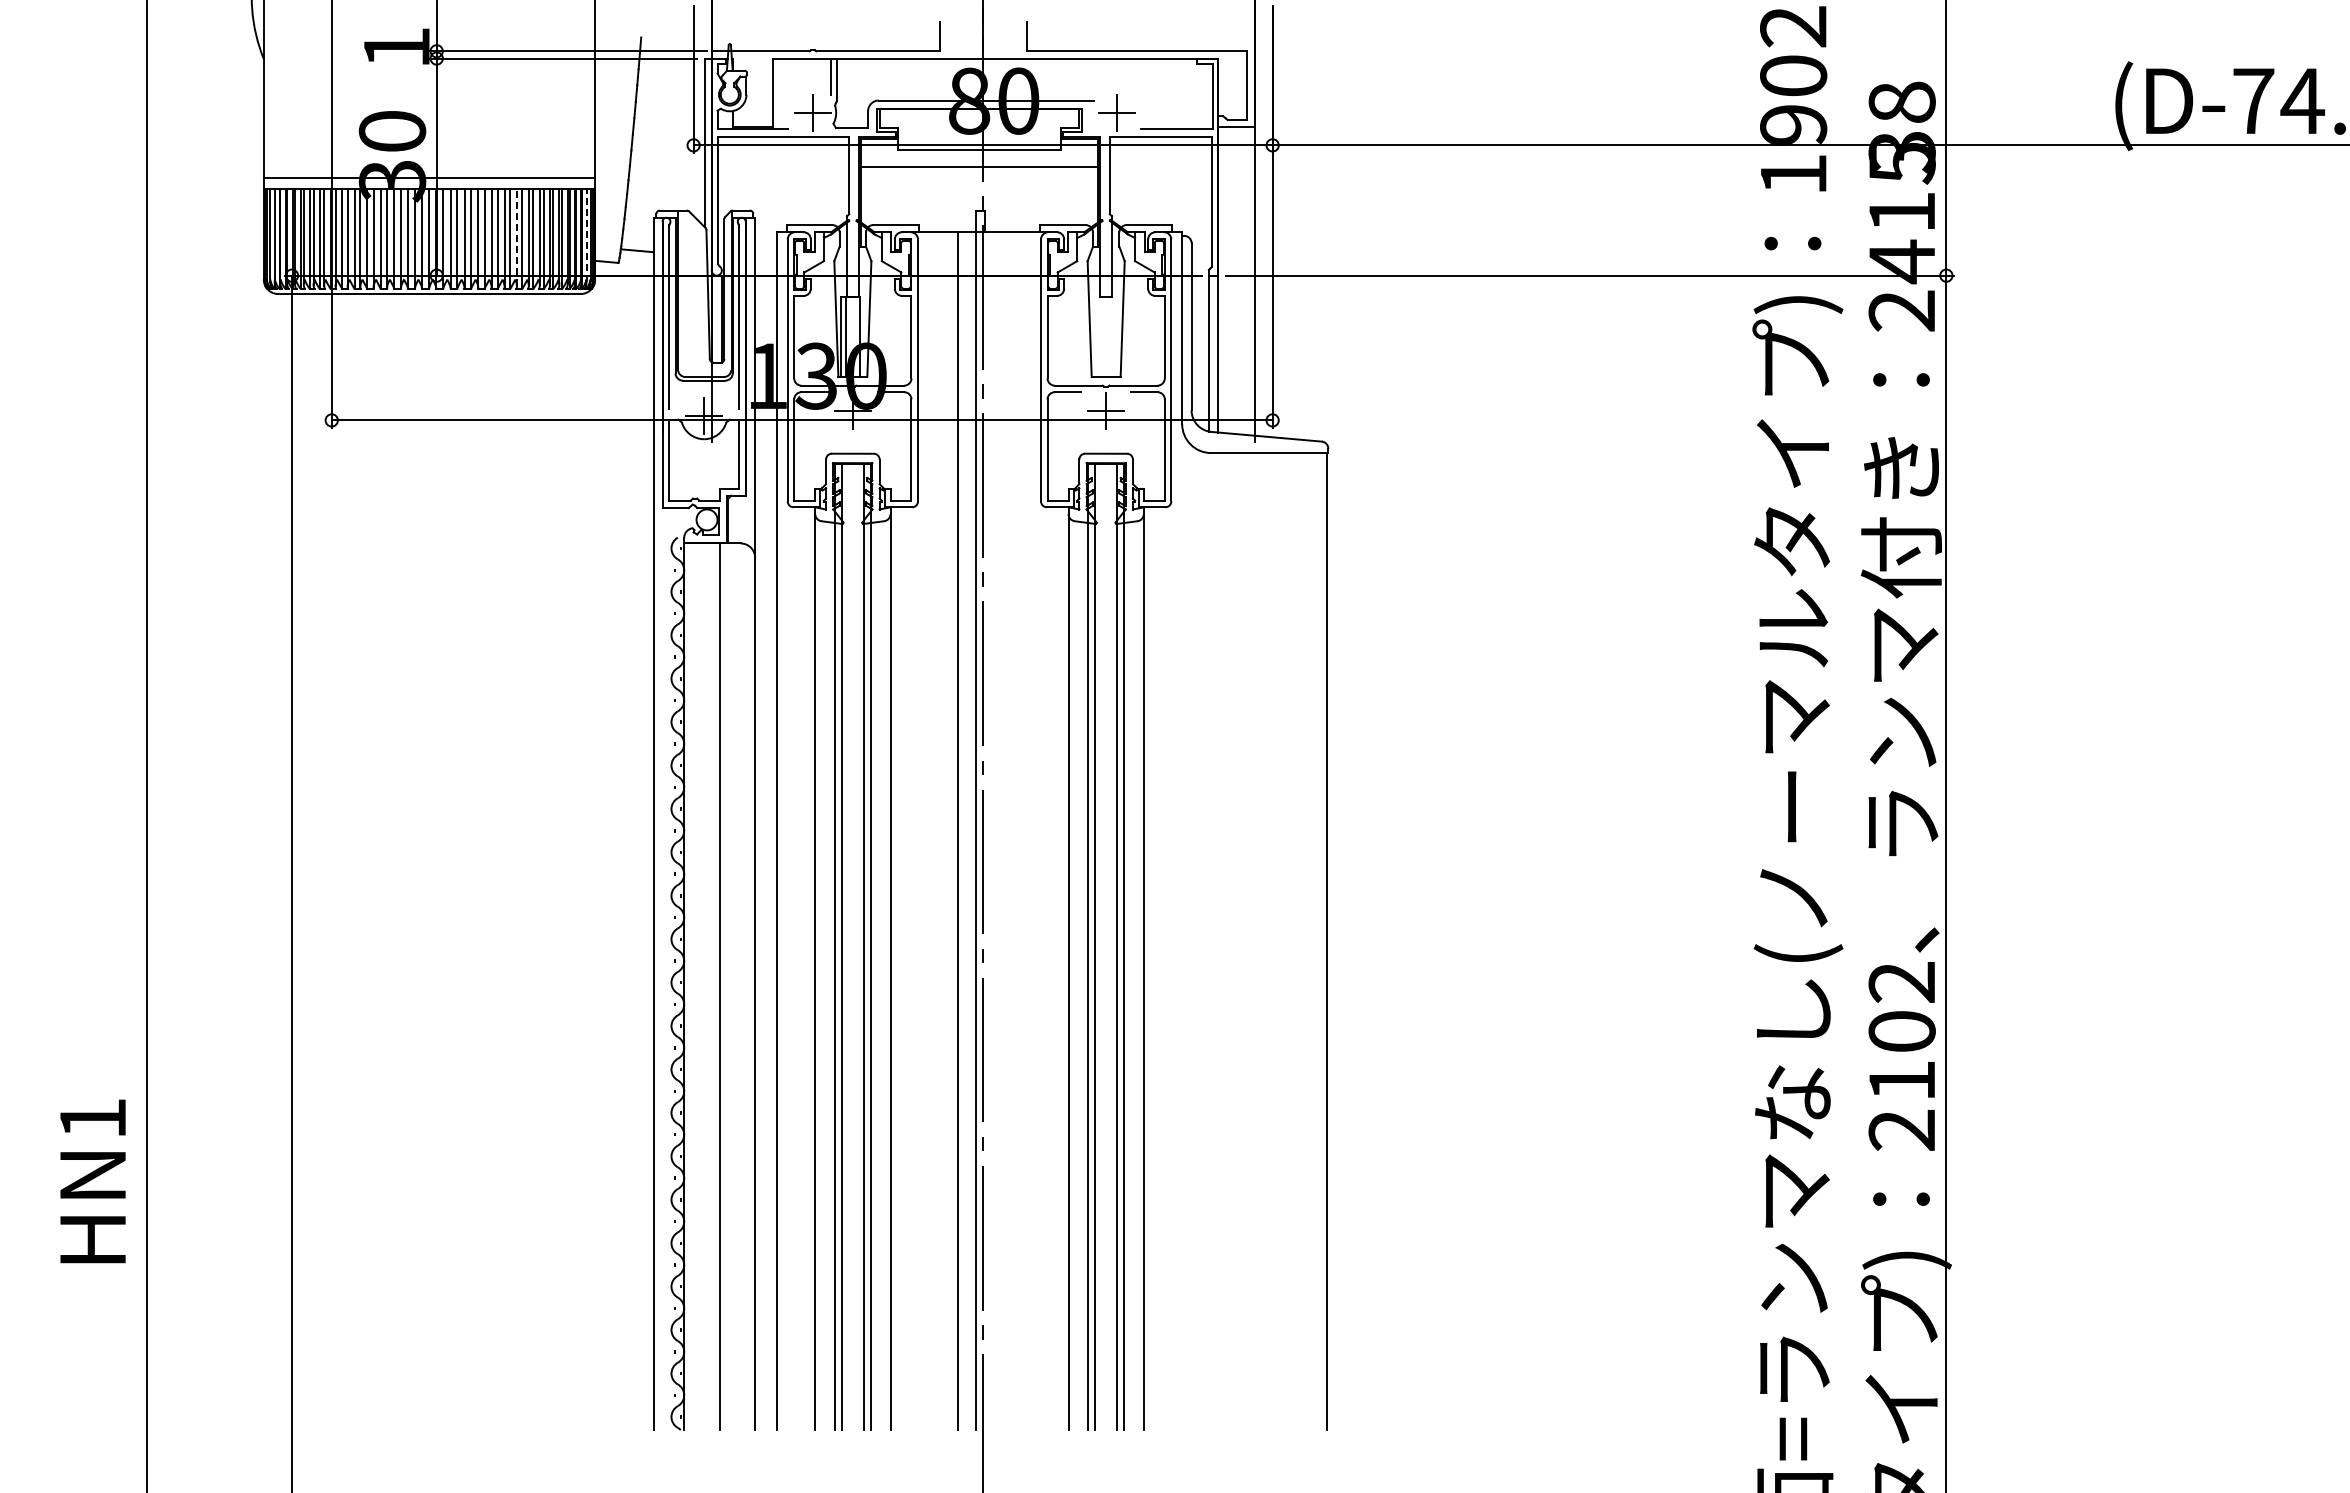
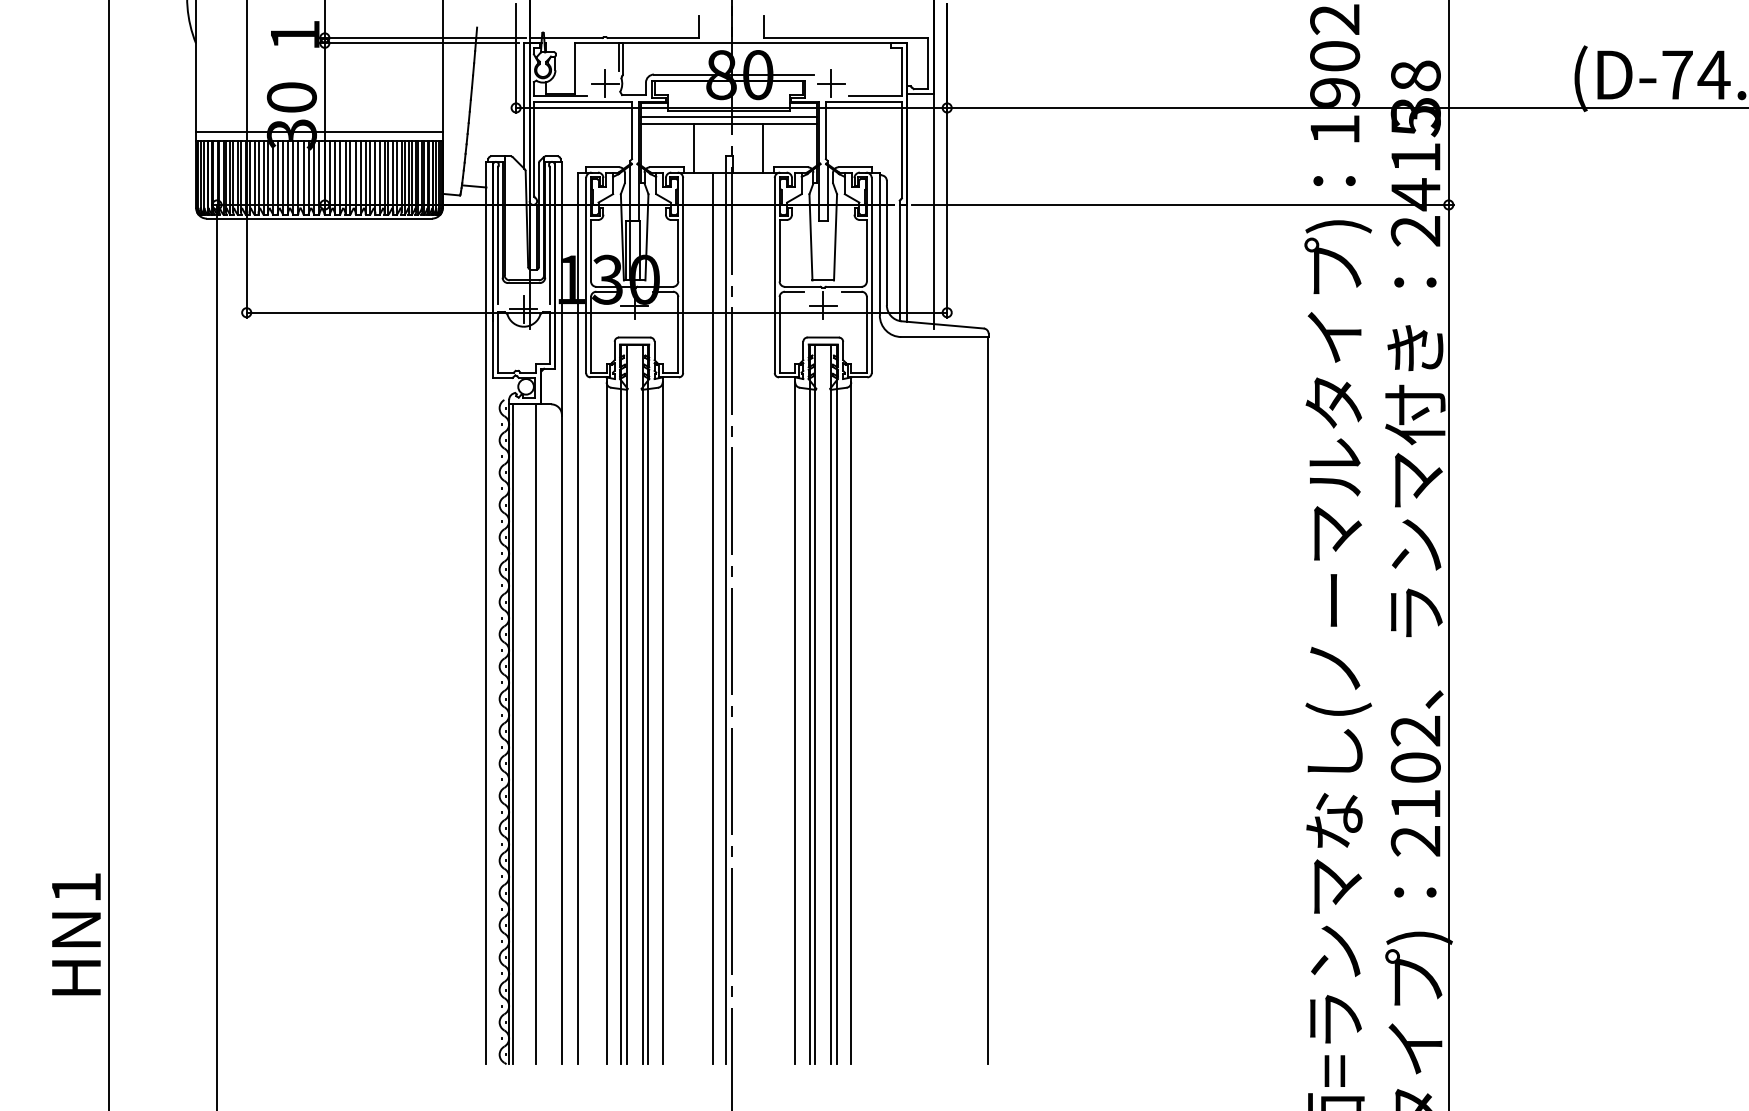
line: (979, 156) -> (728, 116), added
line: (933, 199) -> (694, 148), added
line: (1025, 199) -> (763, 148), added
line: (586, 234) -> (436, 174), dashed -> solid
line: (516, 237) -> (384, 176), dashed -> solid
line: (690, 986) -> (513, 734), added
text: (92, 1181) -> (76, 934), moved

